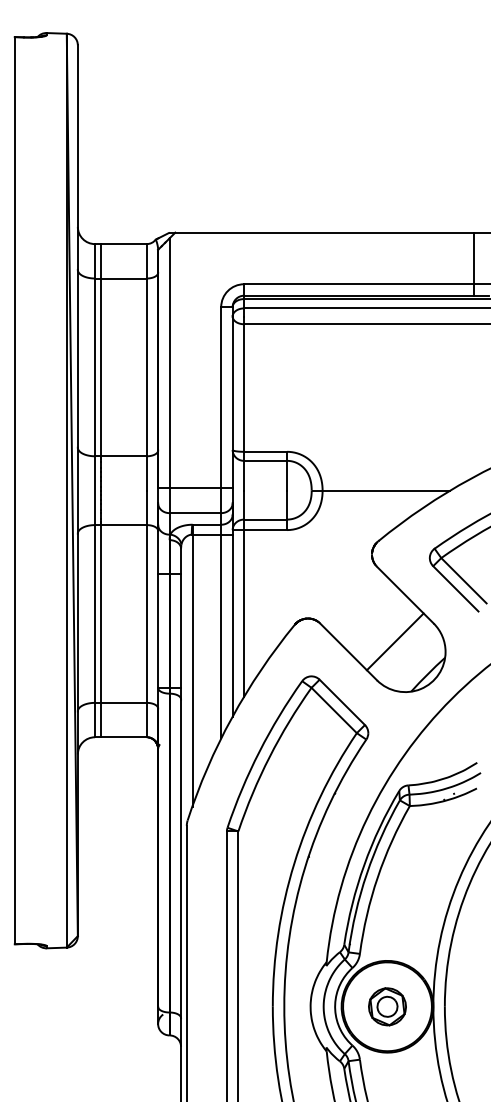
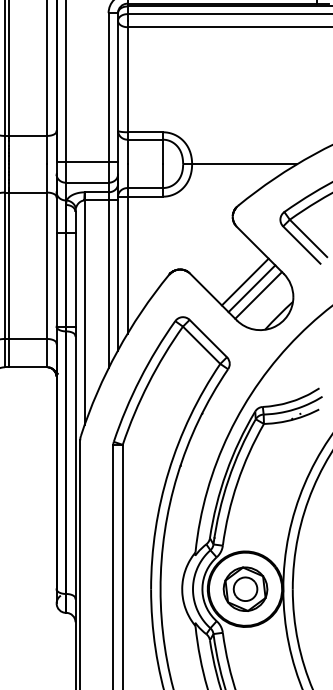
line: (386, 633) -> (244, 281), added
line: (403, 649) -> (258, 295), added
part: (387, 1006) -> (245, 589), size x1.43

